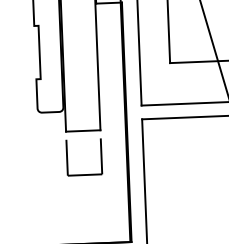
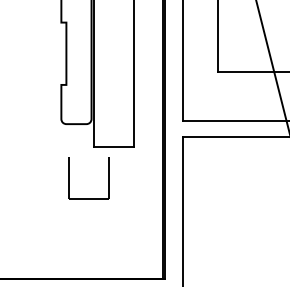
part: (67, 158) -> (69, 178), moved

